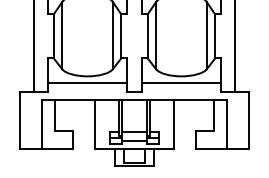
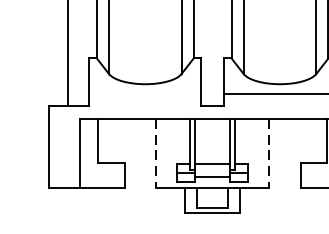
line: (87, 82) -> (145, 93), removed
line: (95, 125) -> (156, 154), solid -> dashed
line: (173, 125) -> (268, 154), solid -> dashed

